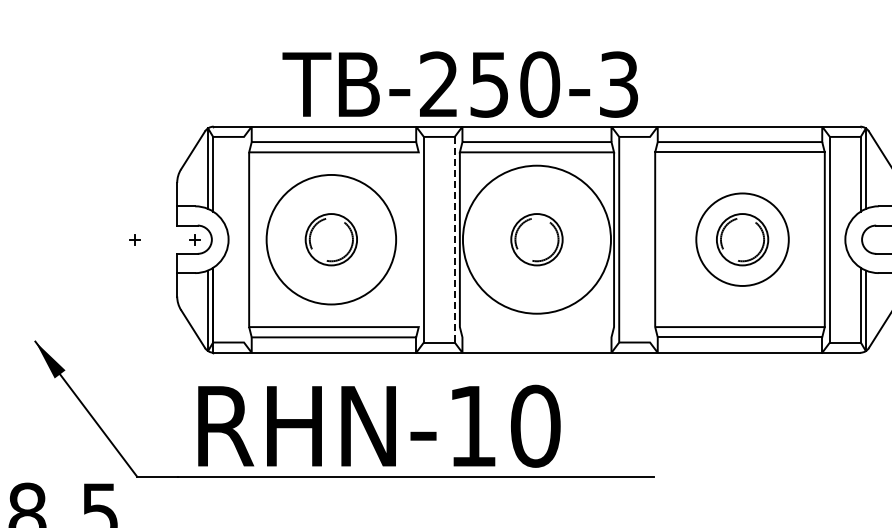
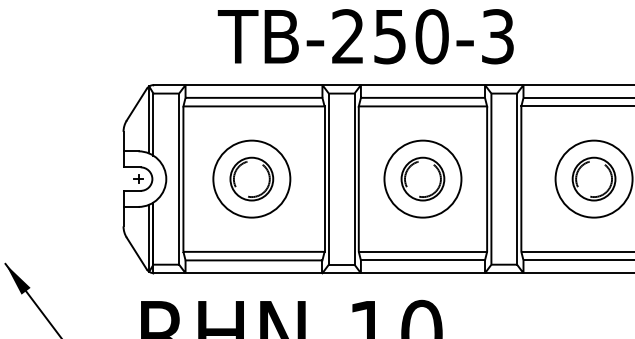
text: (459, 84) -> (365, 36), moved
part: (134, 239) -> (87, 178), removed
line: (244, 239) -> (179, 178), added
circle: (331, 239) -> (251, 178), size x0.71
line: (418, 239) -> (324, 178), added
line: (454, 239) -> (354, 178), dashed -> solid
circle: (536, 239) -> (422, 178), size x0.62
line: (650, 239) -> (517, 178), added
line: (536, 327) -> (422, 252), added
line: (536, 337) -> (422, 260), added

